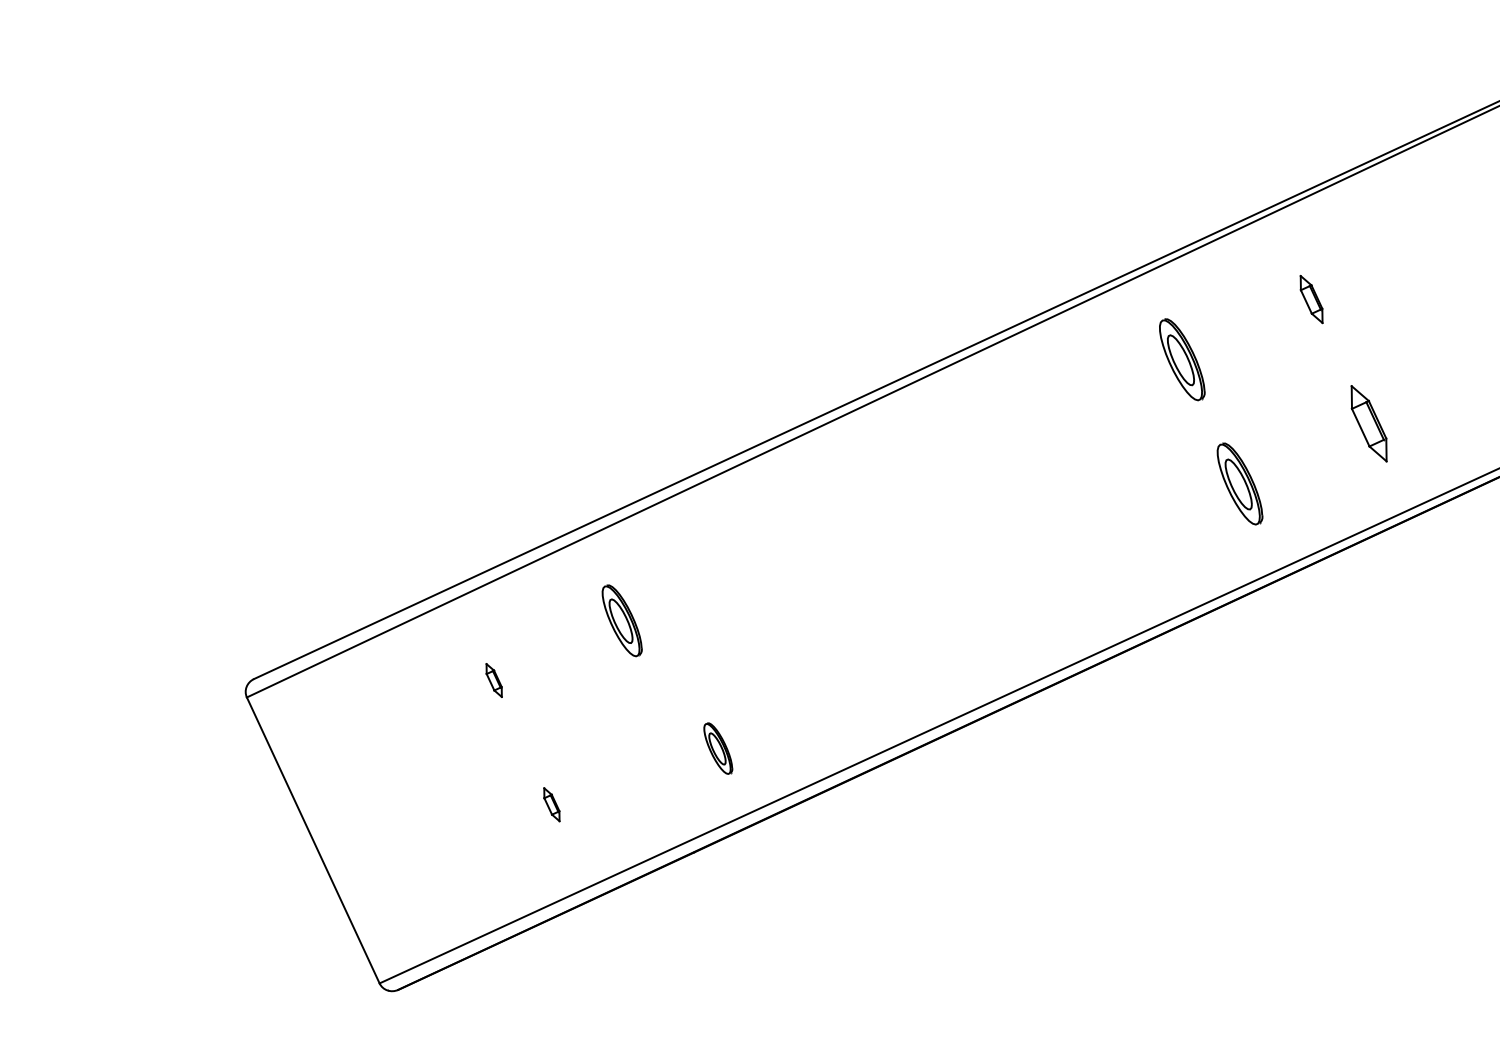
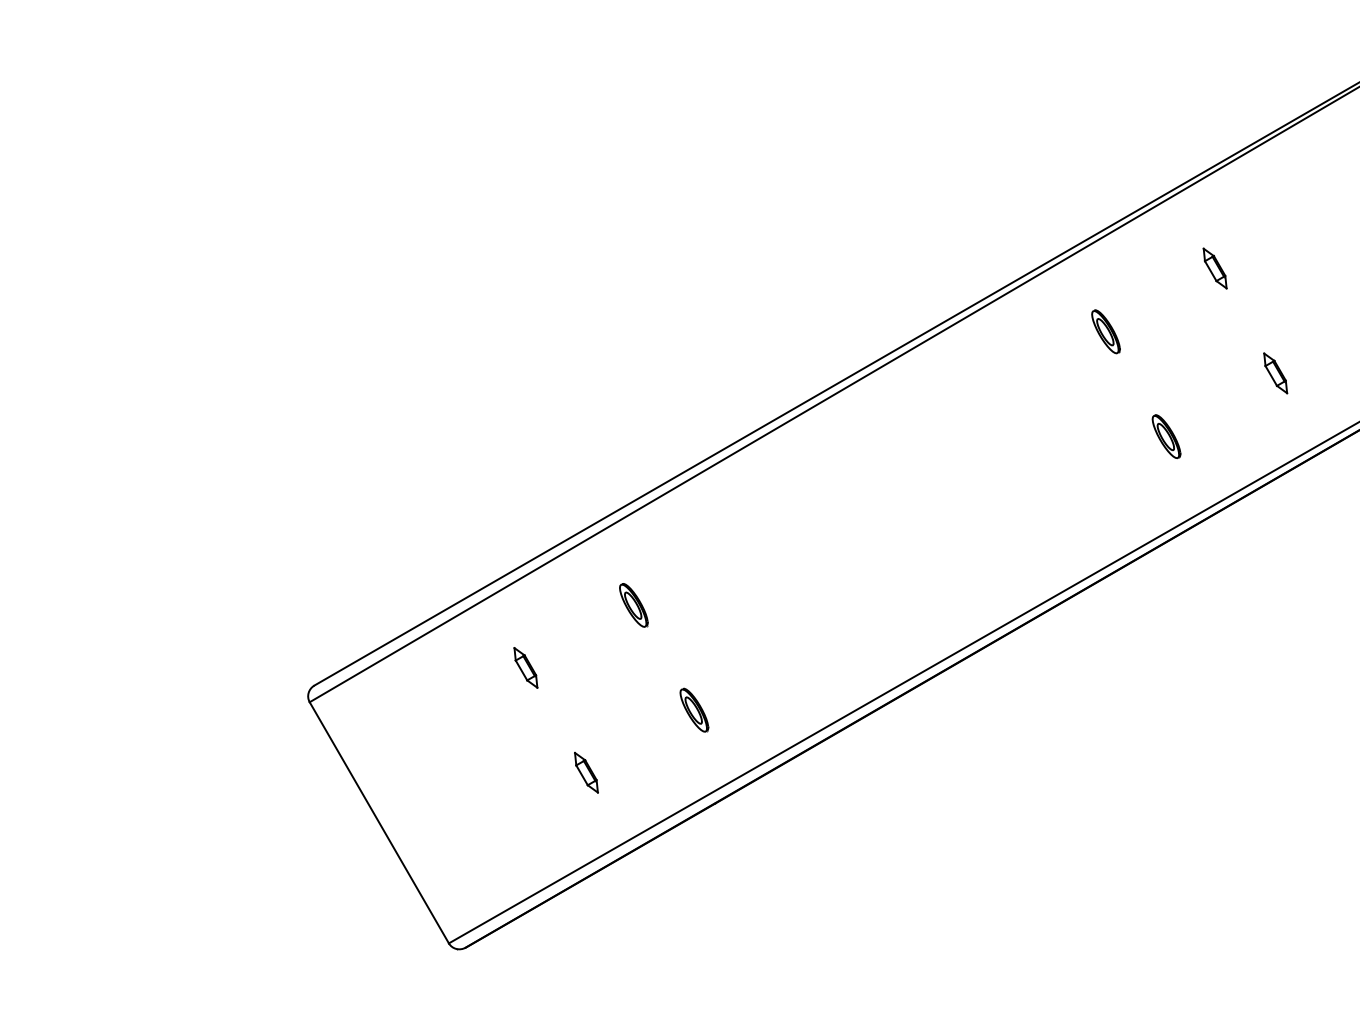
part: (1181, 359) -> (1105, 331), size x0.62
part: (1369, 423) -> (1275, 373), size x0.62
part: (1239, 484) -> (1166, 436), size x0.62
part: (621, 620) -> (633, 605), size x0.71
part: (493, 680) -> (525, 667), size x1.43
part: (718, 747) -> (694, 709), moved
part: (551, 804) -> (586, 772), size x1.43

